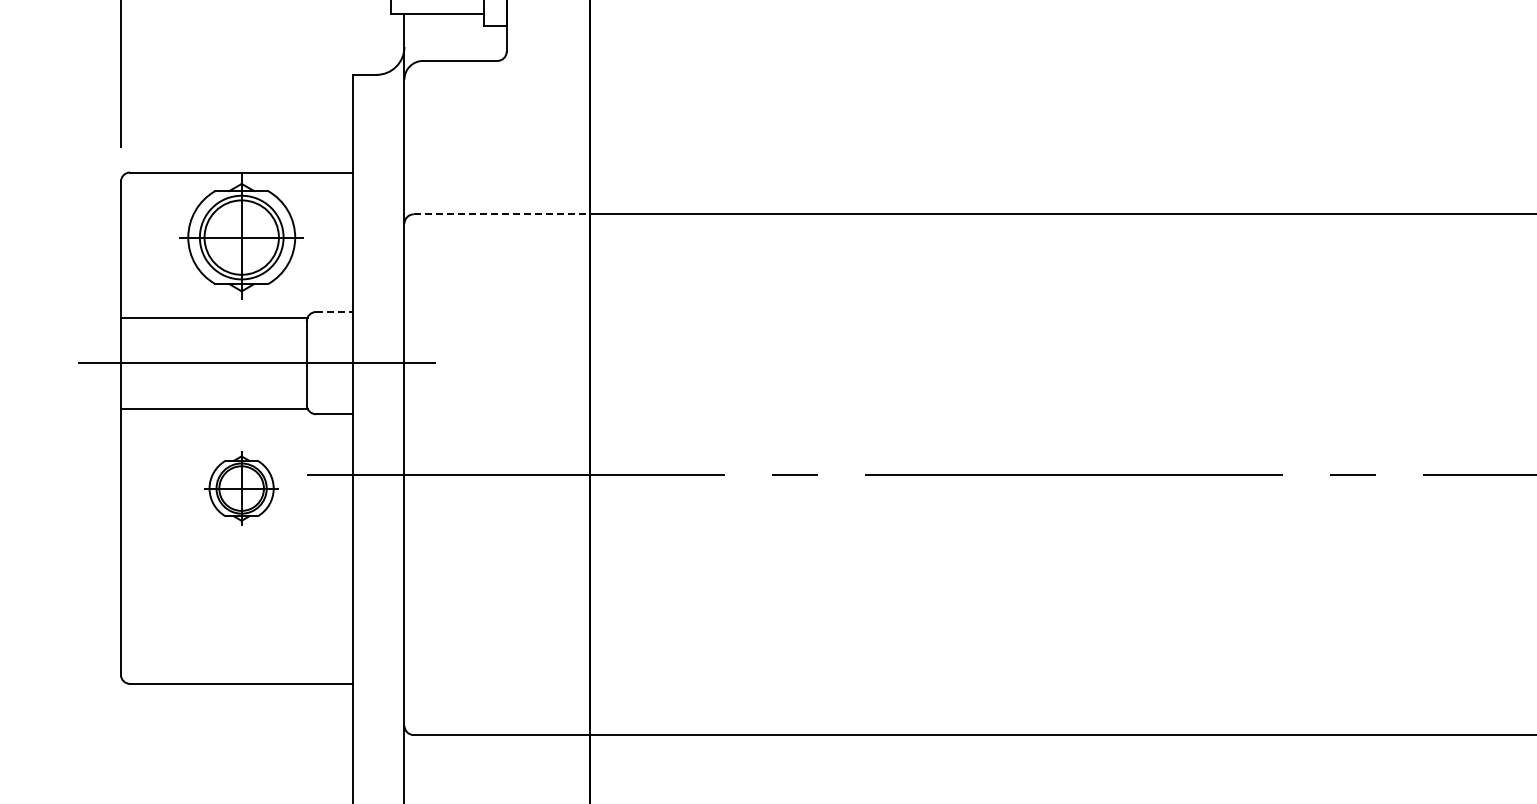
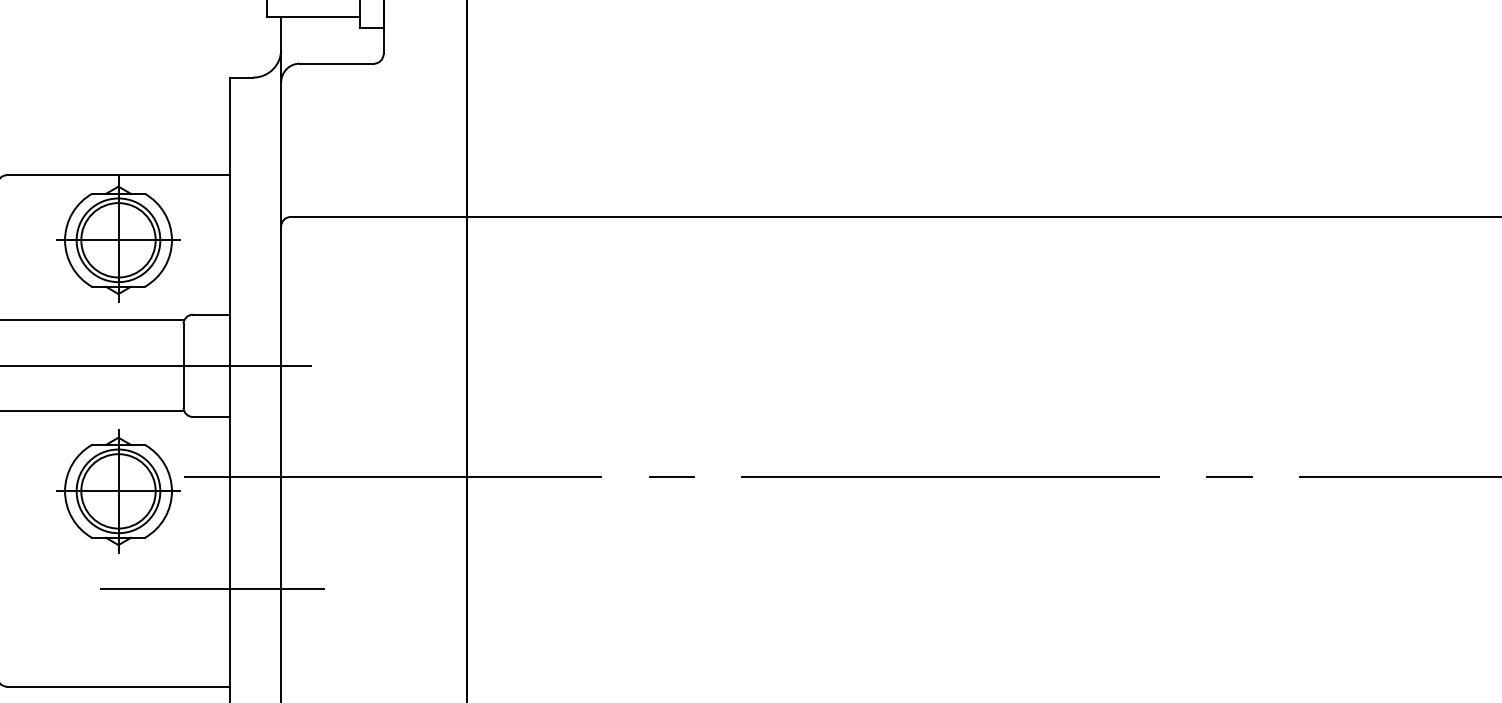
line: (502, 214) -> (379, 217), dashed -> solid
line: (334, 311) -> (211, 314), dashed -> solid
part: (241, 488) -> (118, 491), size x1.67
line: (335, 586) -> (212, 589), added

